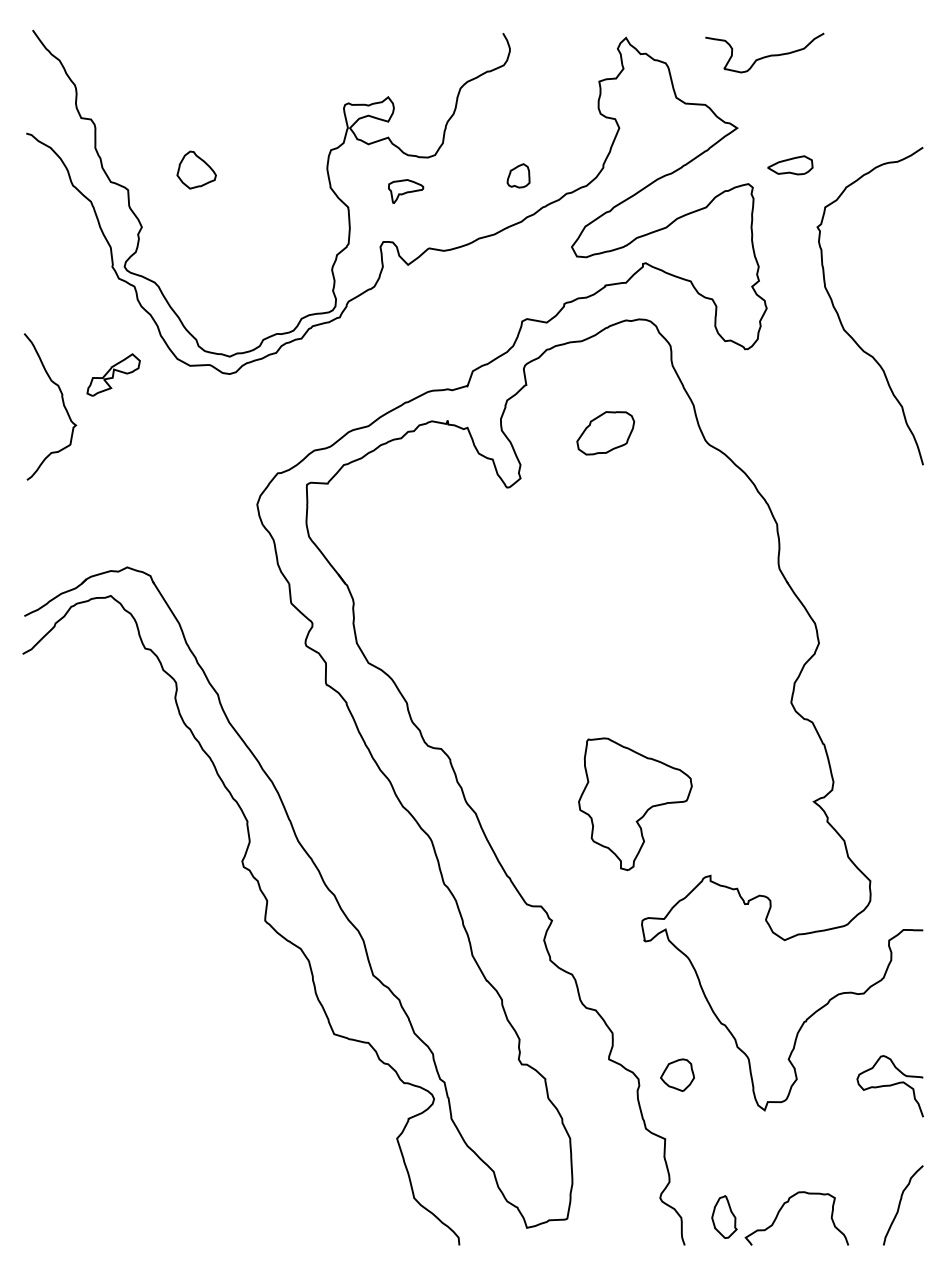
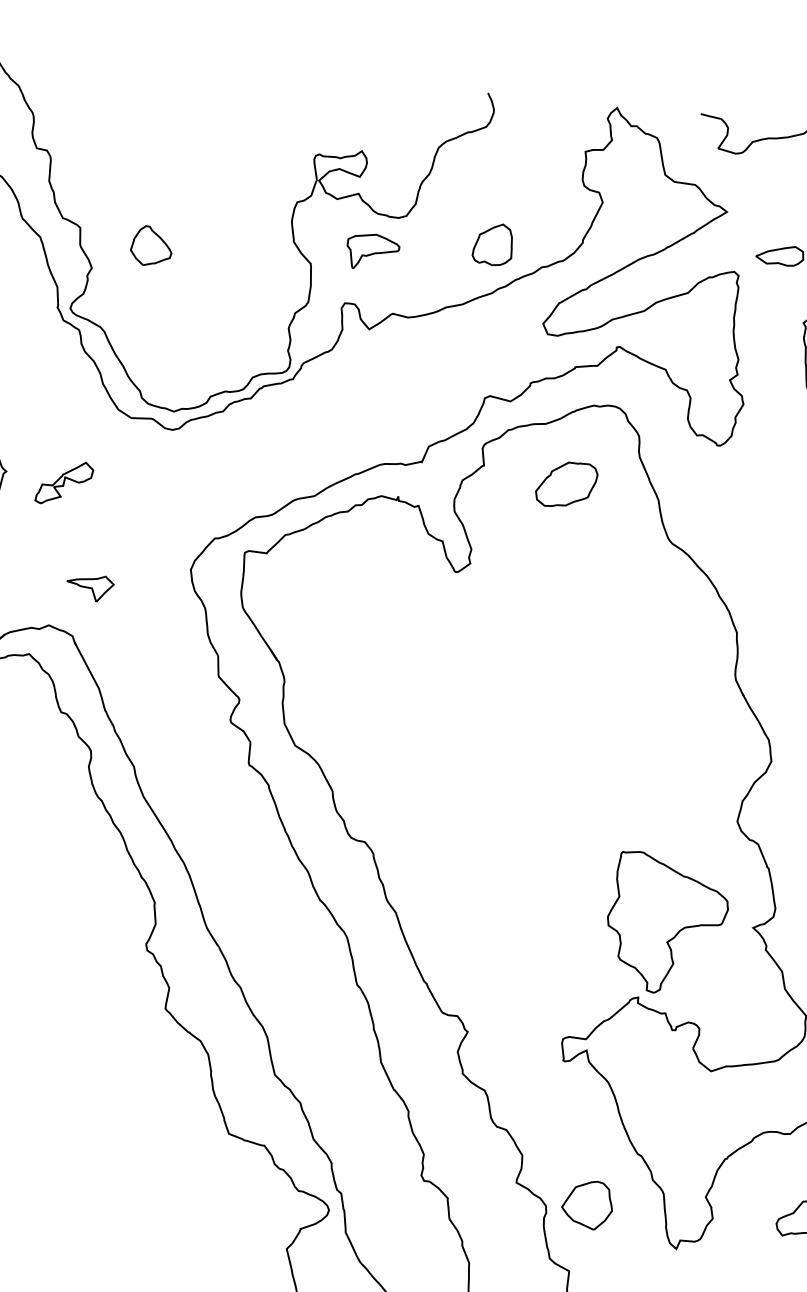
part: (196, 169) -> (151, 245), moved
part: (518, 175) -> (492, 244), size x1.67
part: (405, 191) -> (372, 251), size x1.43
part: (113, 374) -> (64, 482), moved
part: (605, 433) -> (566, 485), moved
part: (163, 529) -> (90, 588), added
part: (635, 804) -> (667, 924), moved
part: (677, 1074) -> (587, 1204), size x1.43

